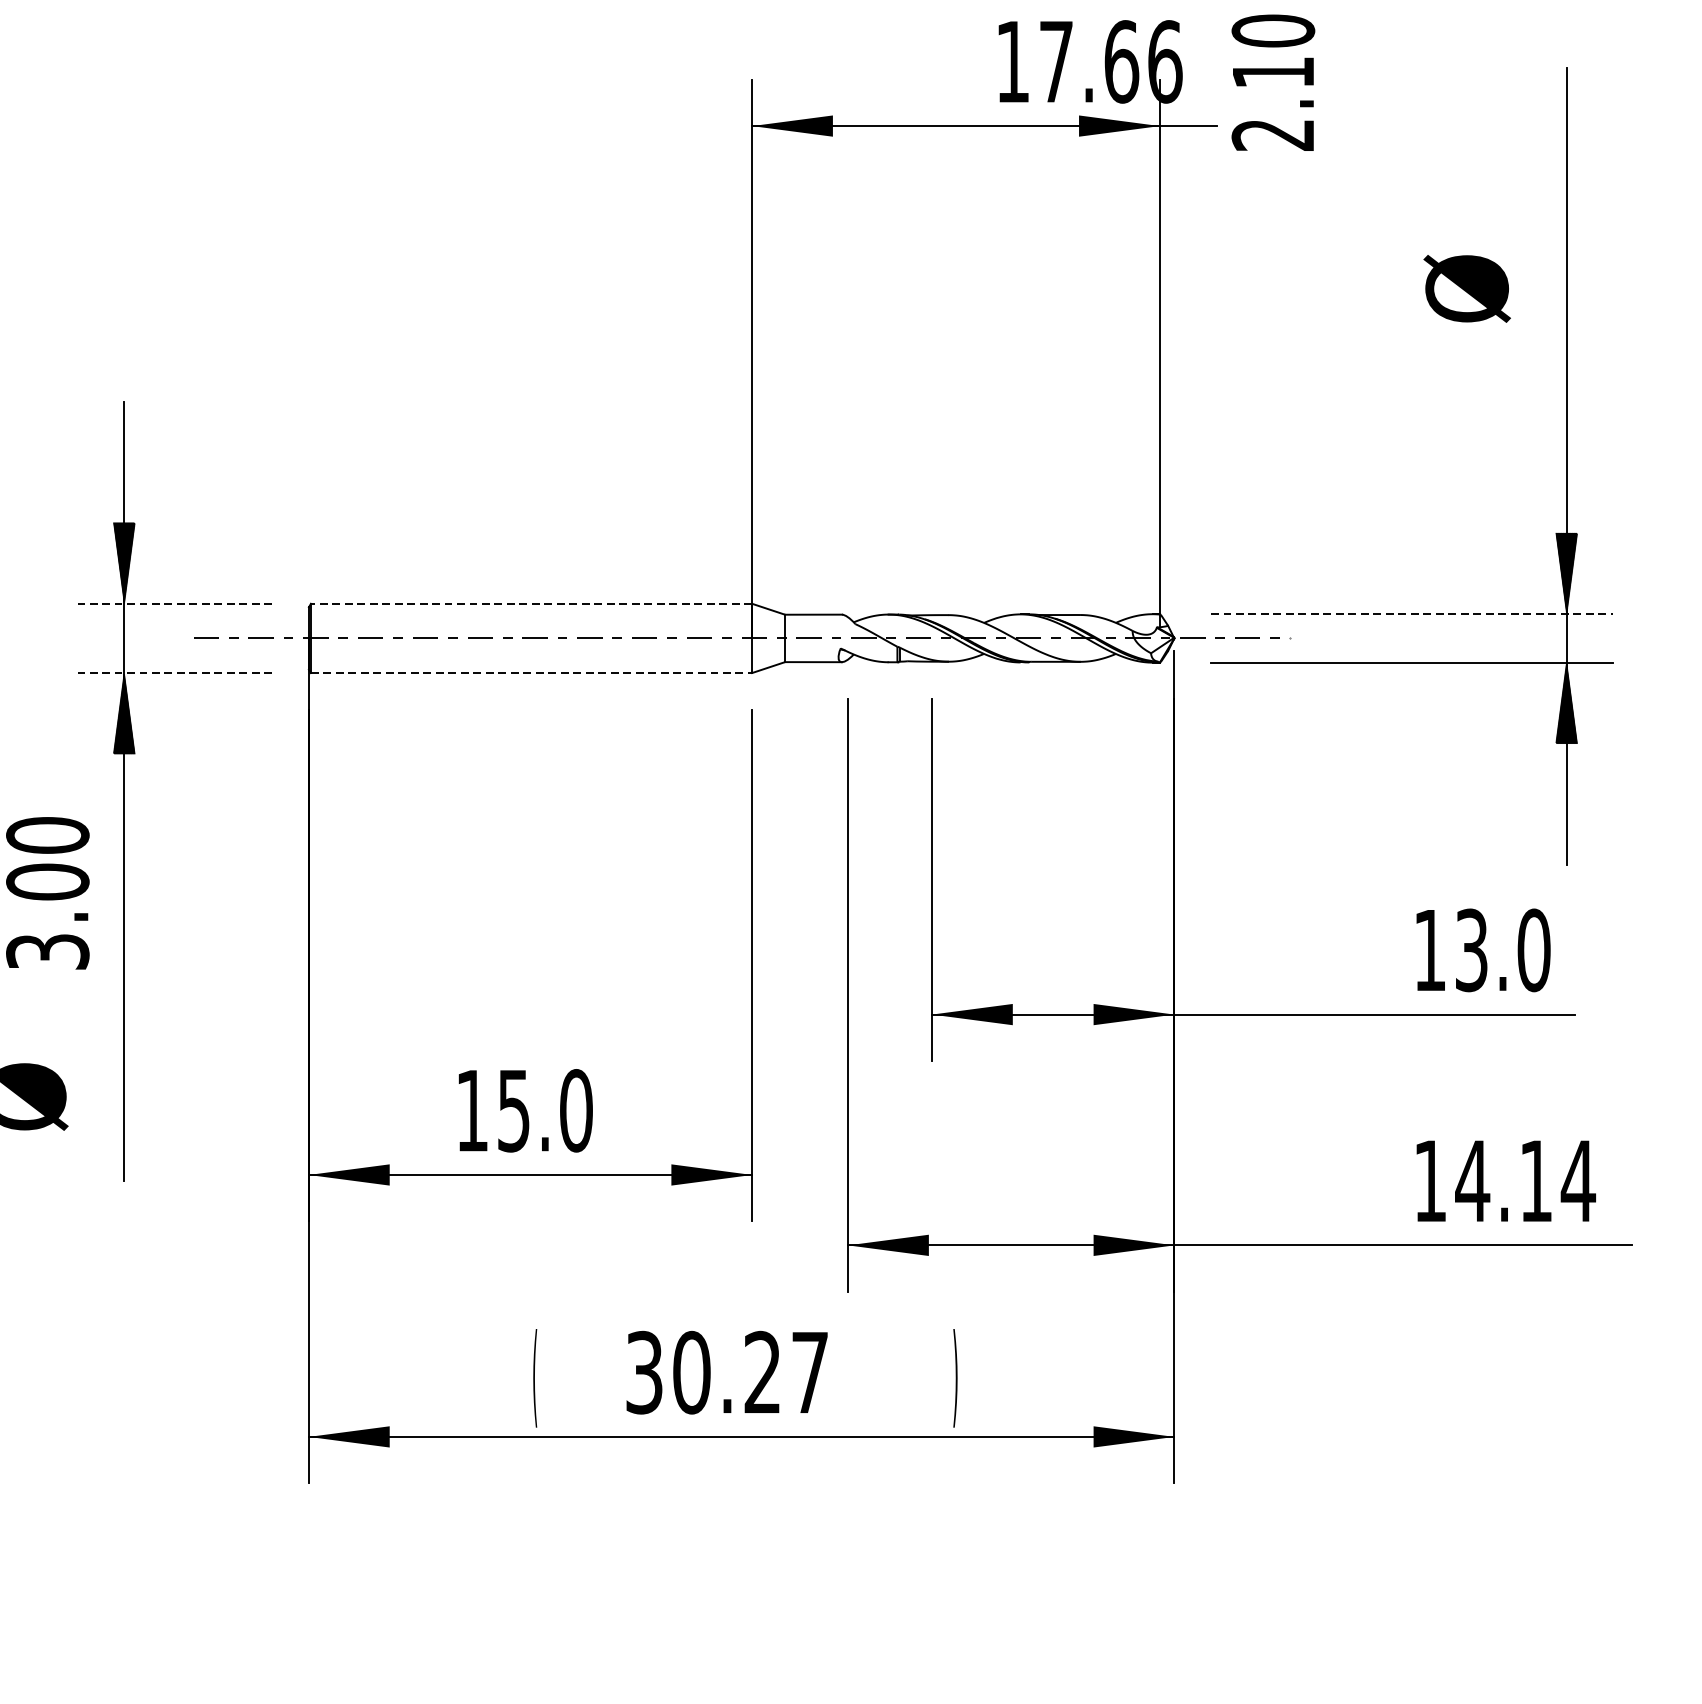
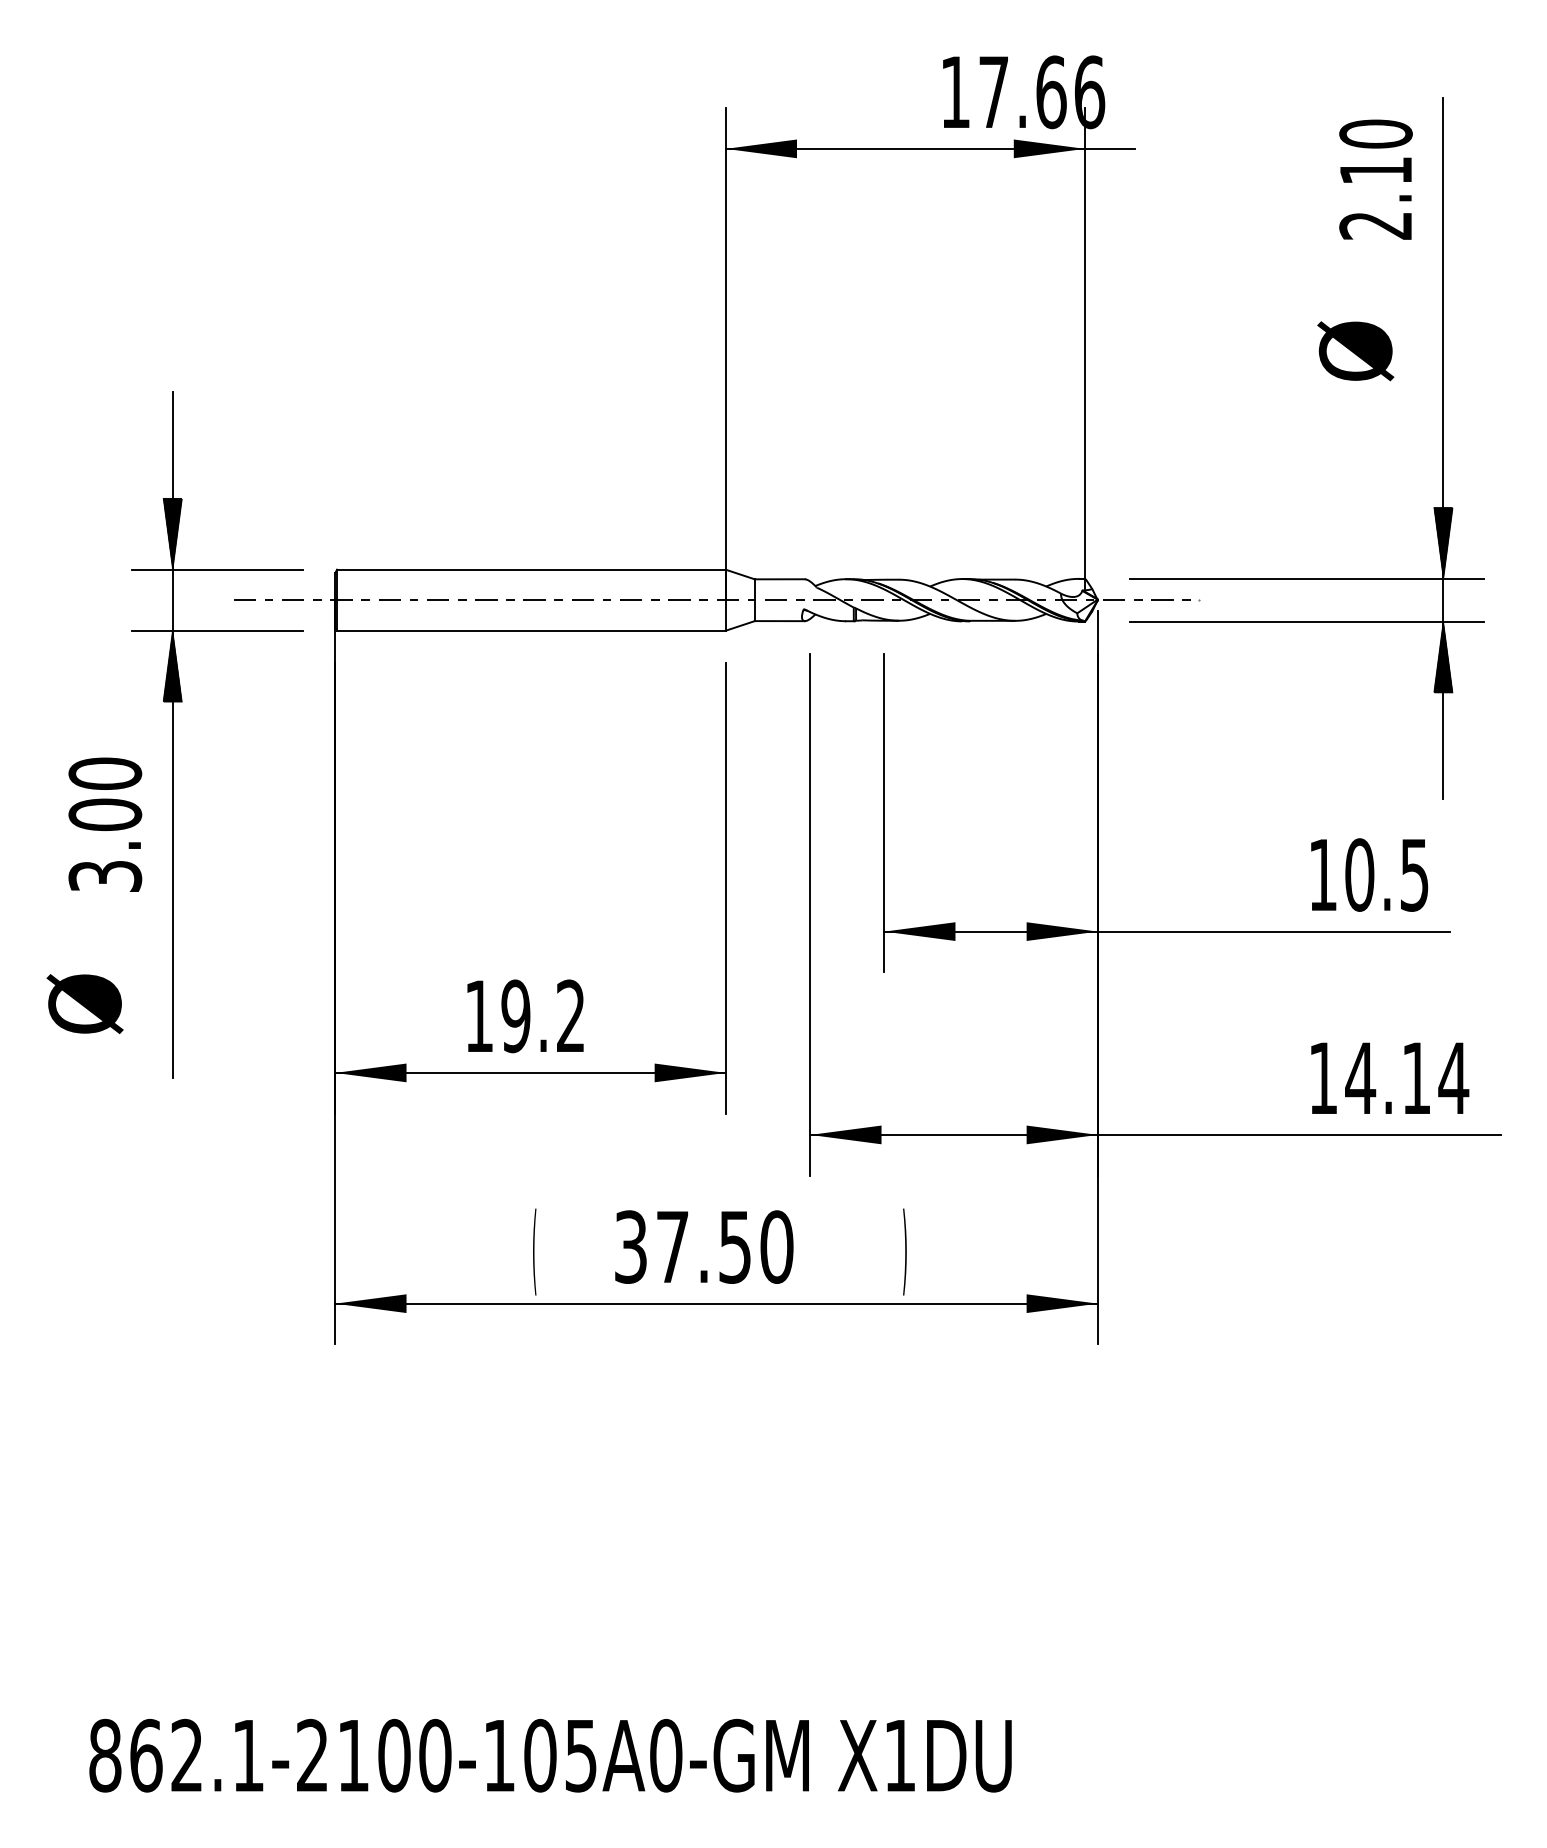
text: (1272, 82) -> (1375, 179), moved
text: (1466, 289) -> (1355, 351), moved
line: (175, 603) -> (217, 569), dashed -> solid
line: (530, 603) -> (530, 569), dashed -> solid
line: (1412, 613) -> (1307, 578), dashed -> solid
line: (175, 672) -> (217, 630), dashed -> solid
line: (531, 672) -> (531, 630), dashed -> solid
text: (1503, 949) -> (1387, 874), 13.0 -> 10.5
text: (545, 1110) -> (543, 1016), 15.0 -> 19.2
text: (750, 1372) -> (724, 1246), 30.27 -> 37.50

